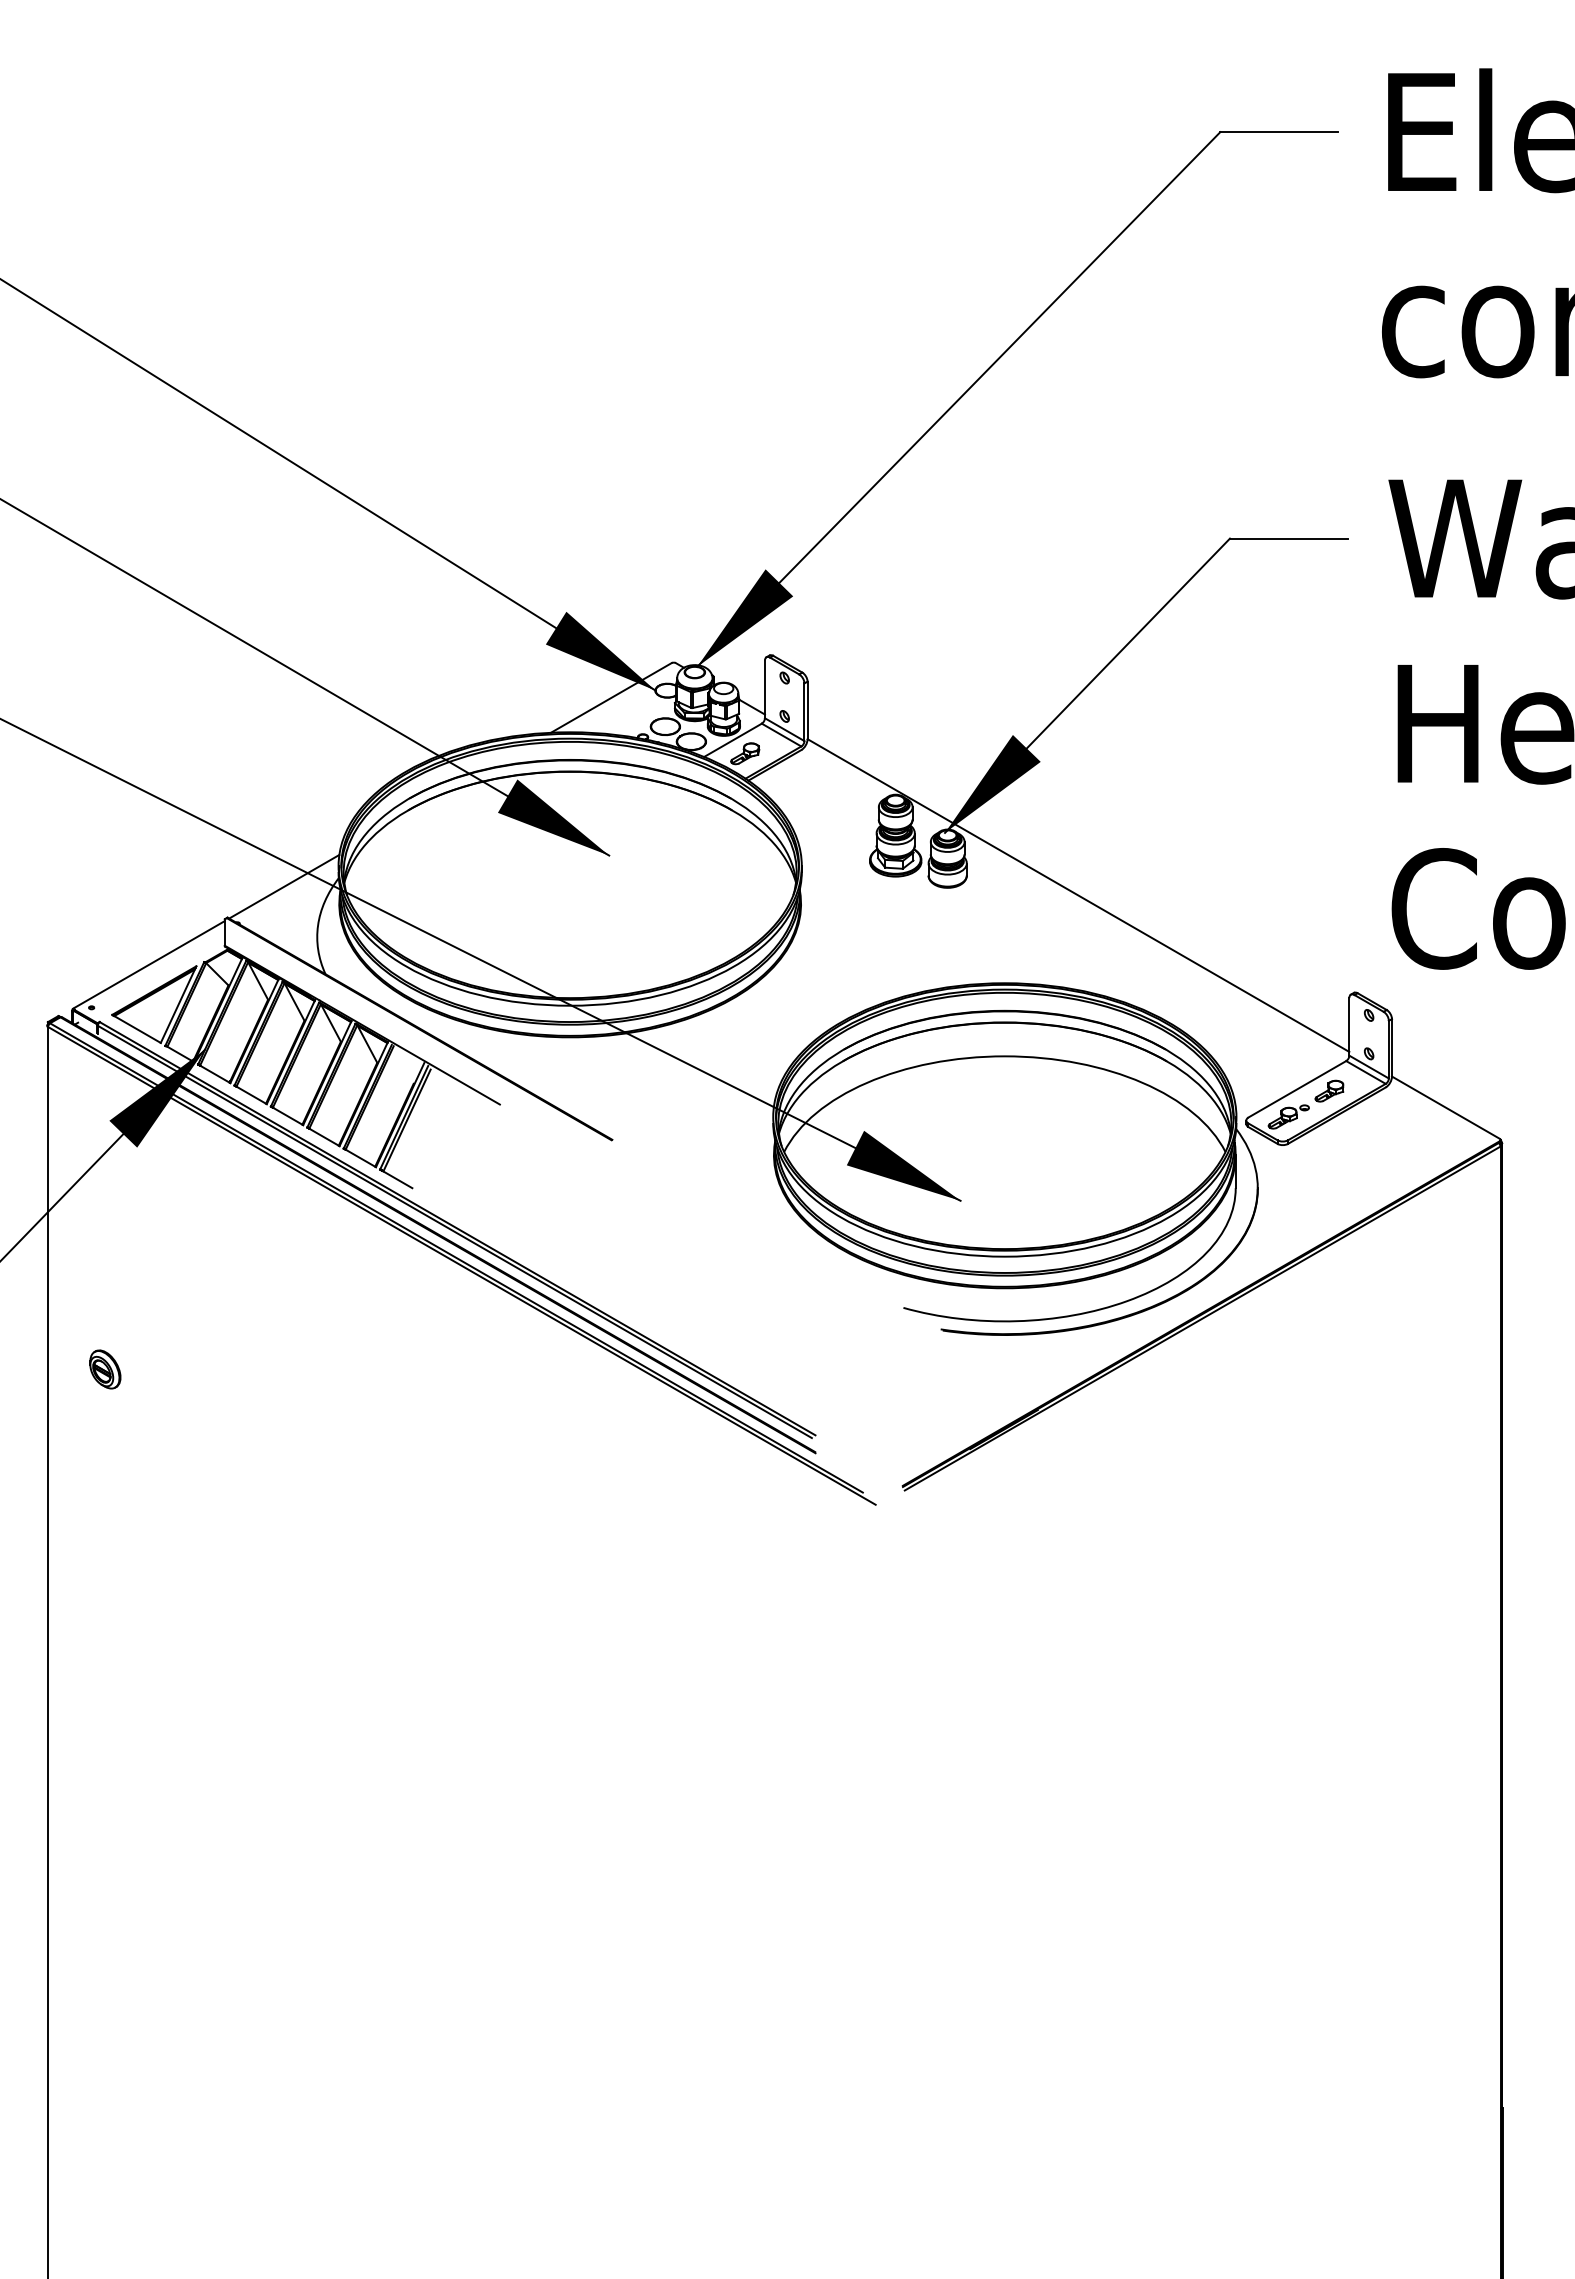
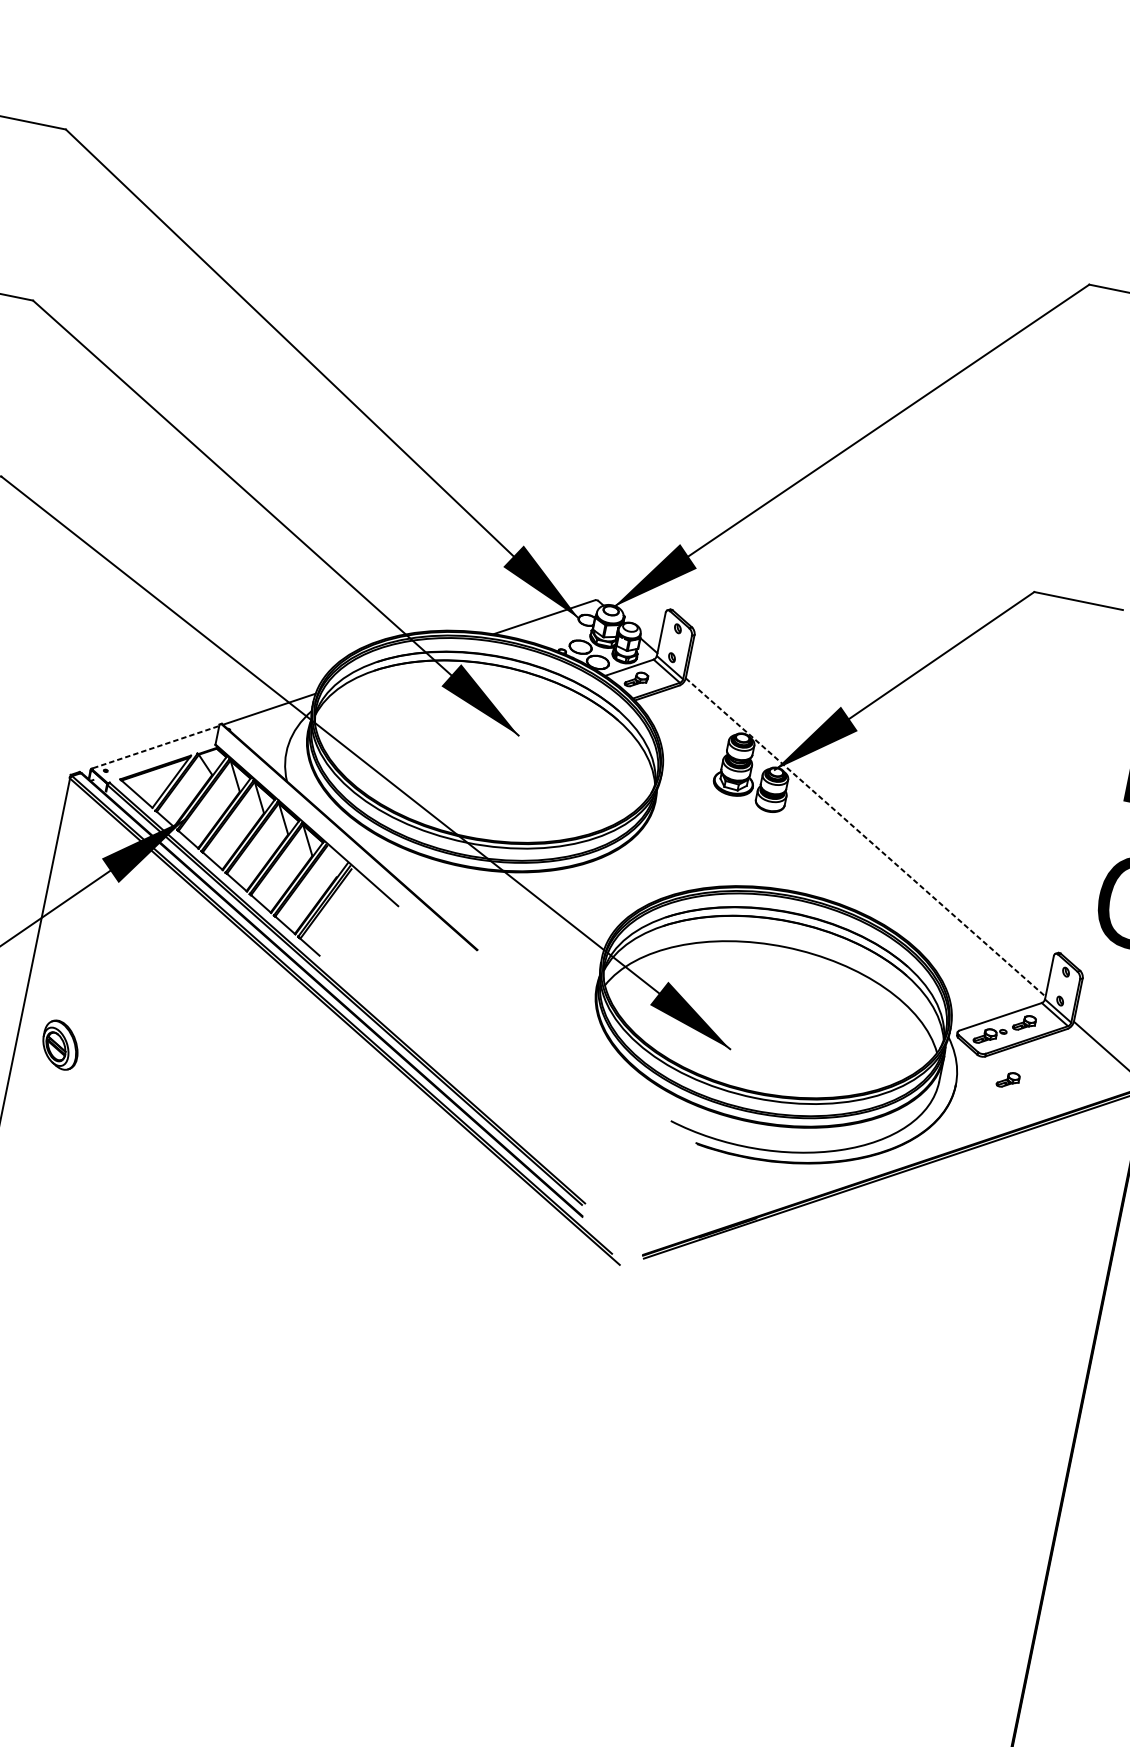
line: (1078, 895) -> (865, 837), solid -> dashed
line: (149, 964) -> (156, 747), solid -> dashed
part: (1323, 1167) -> (1008, 1079), added
part: (105, 1369) -> (60, 1045), size x1.6

